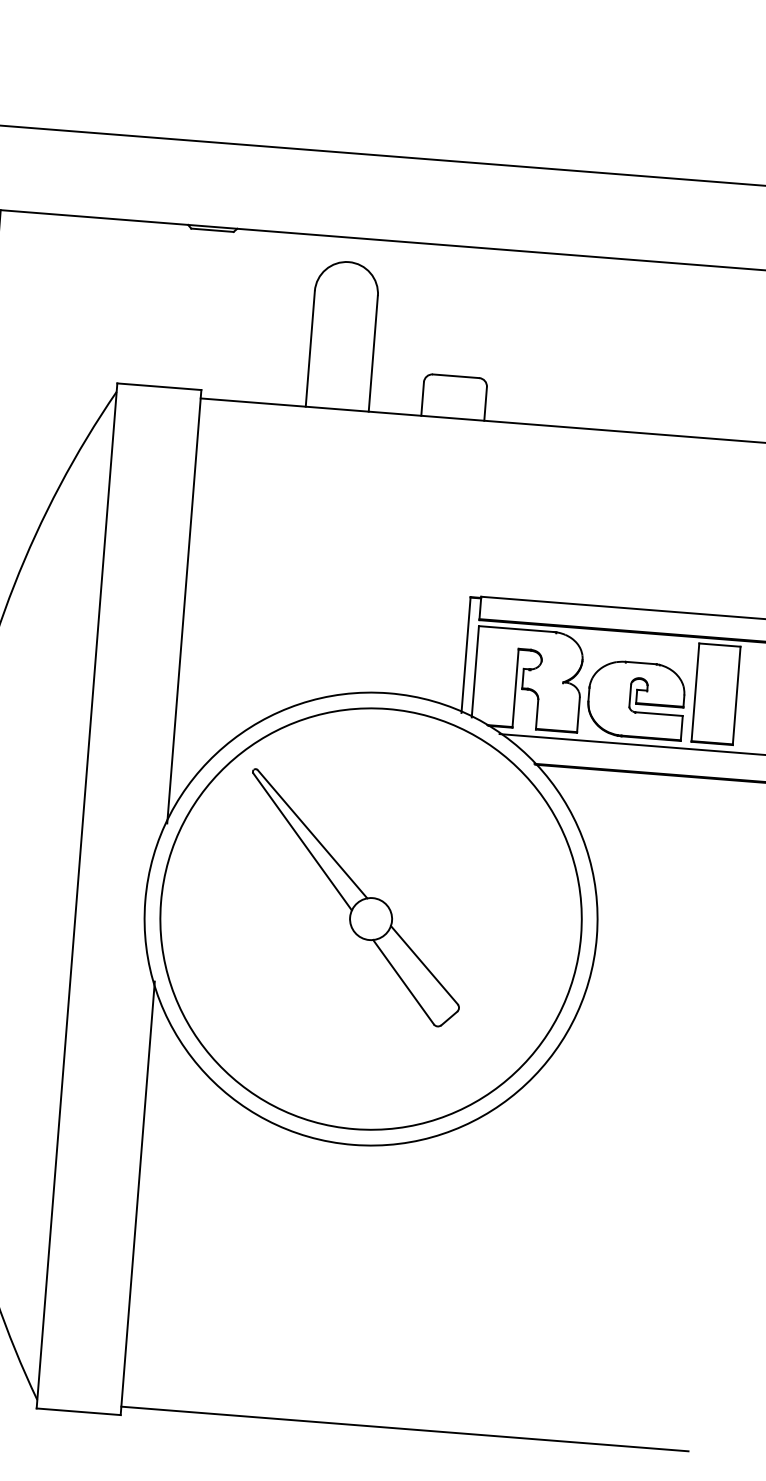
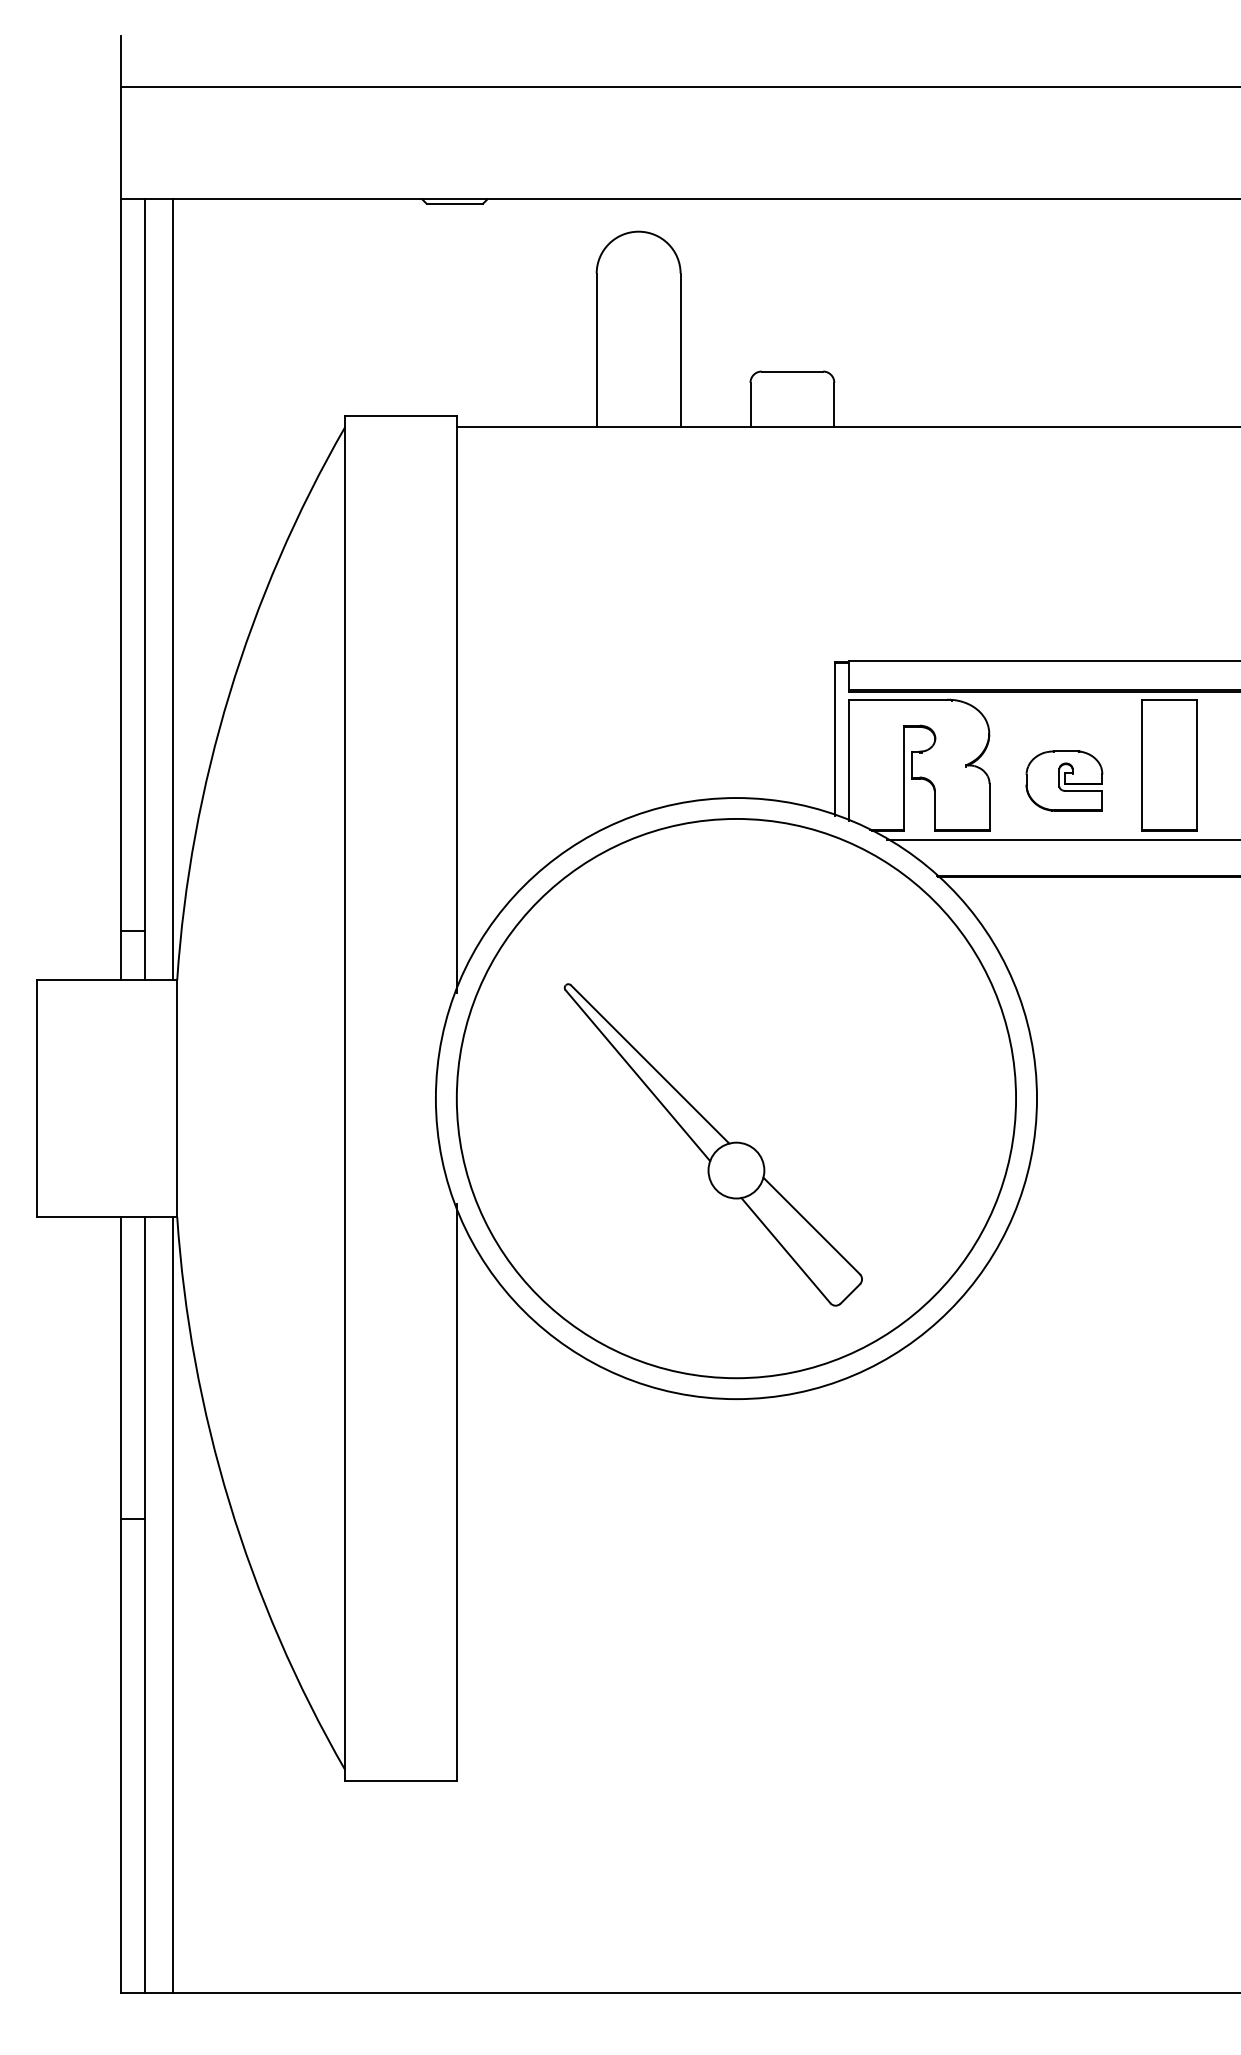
part: (636, 699) -> (1064, 780), size x0.6
part: (354, 898) -> (712, 1144), moved
line: (404, 1428) -> (833, 1769), removed

